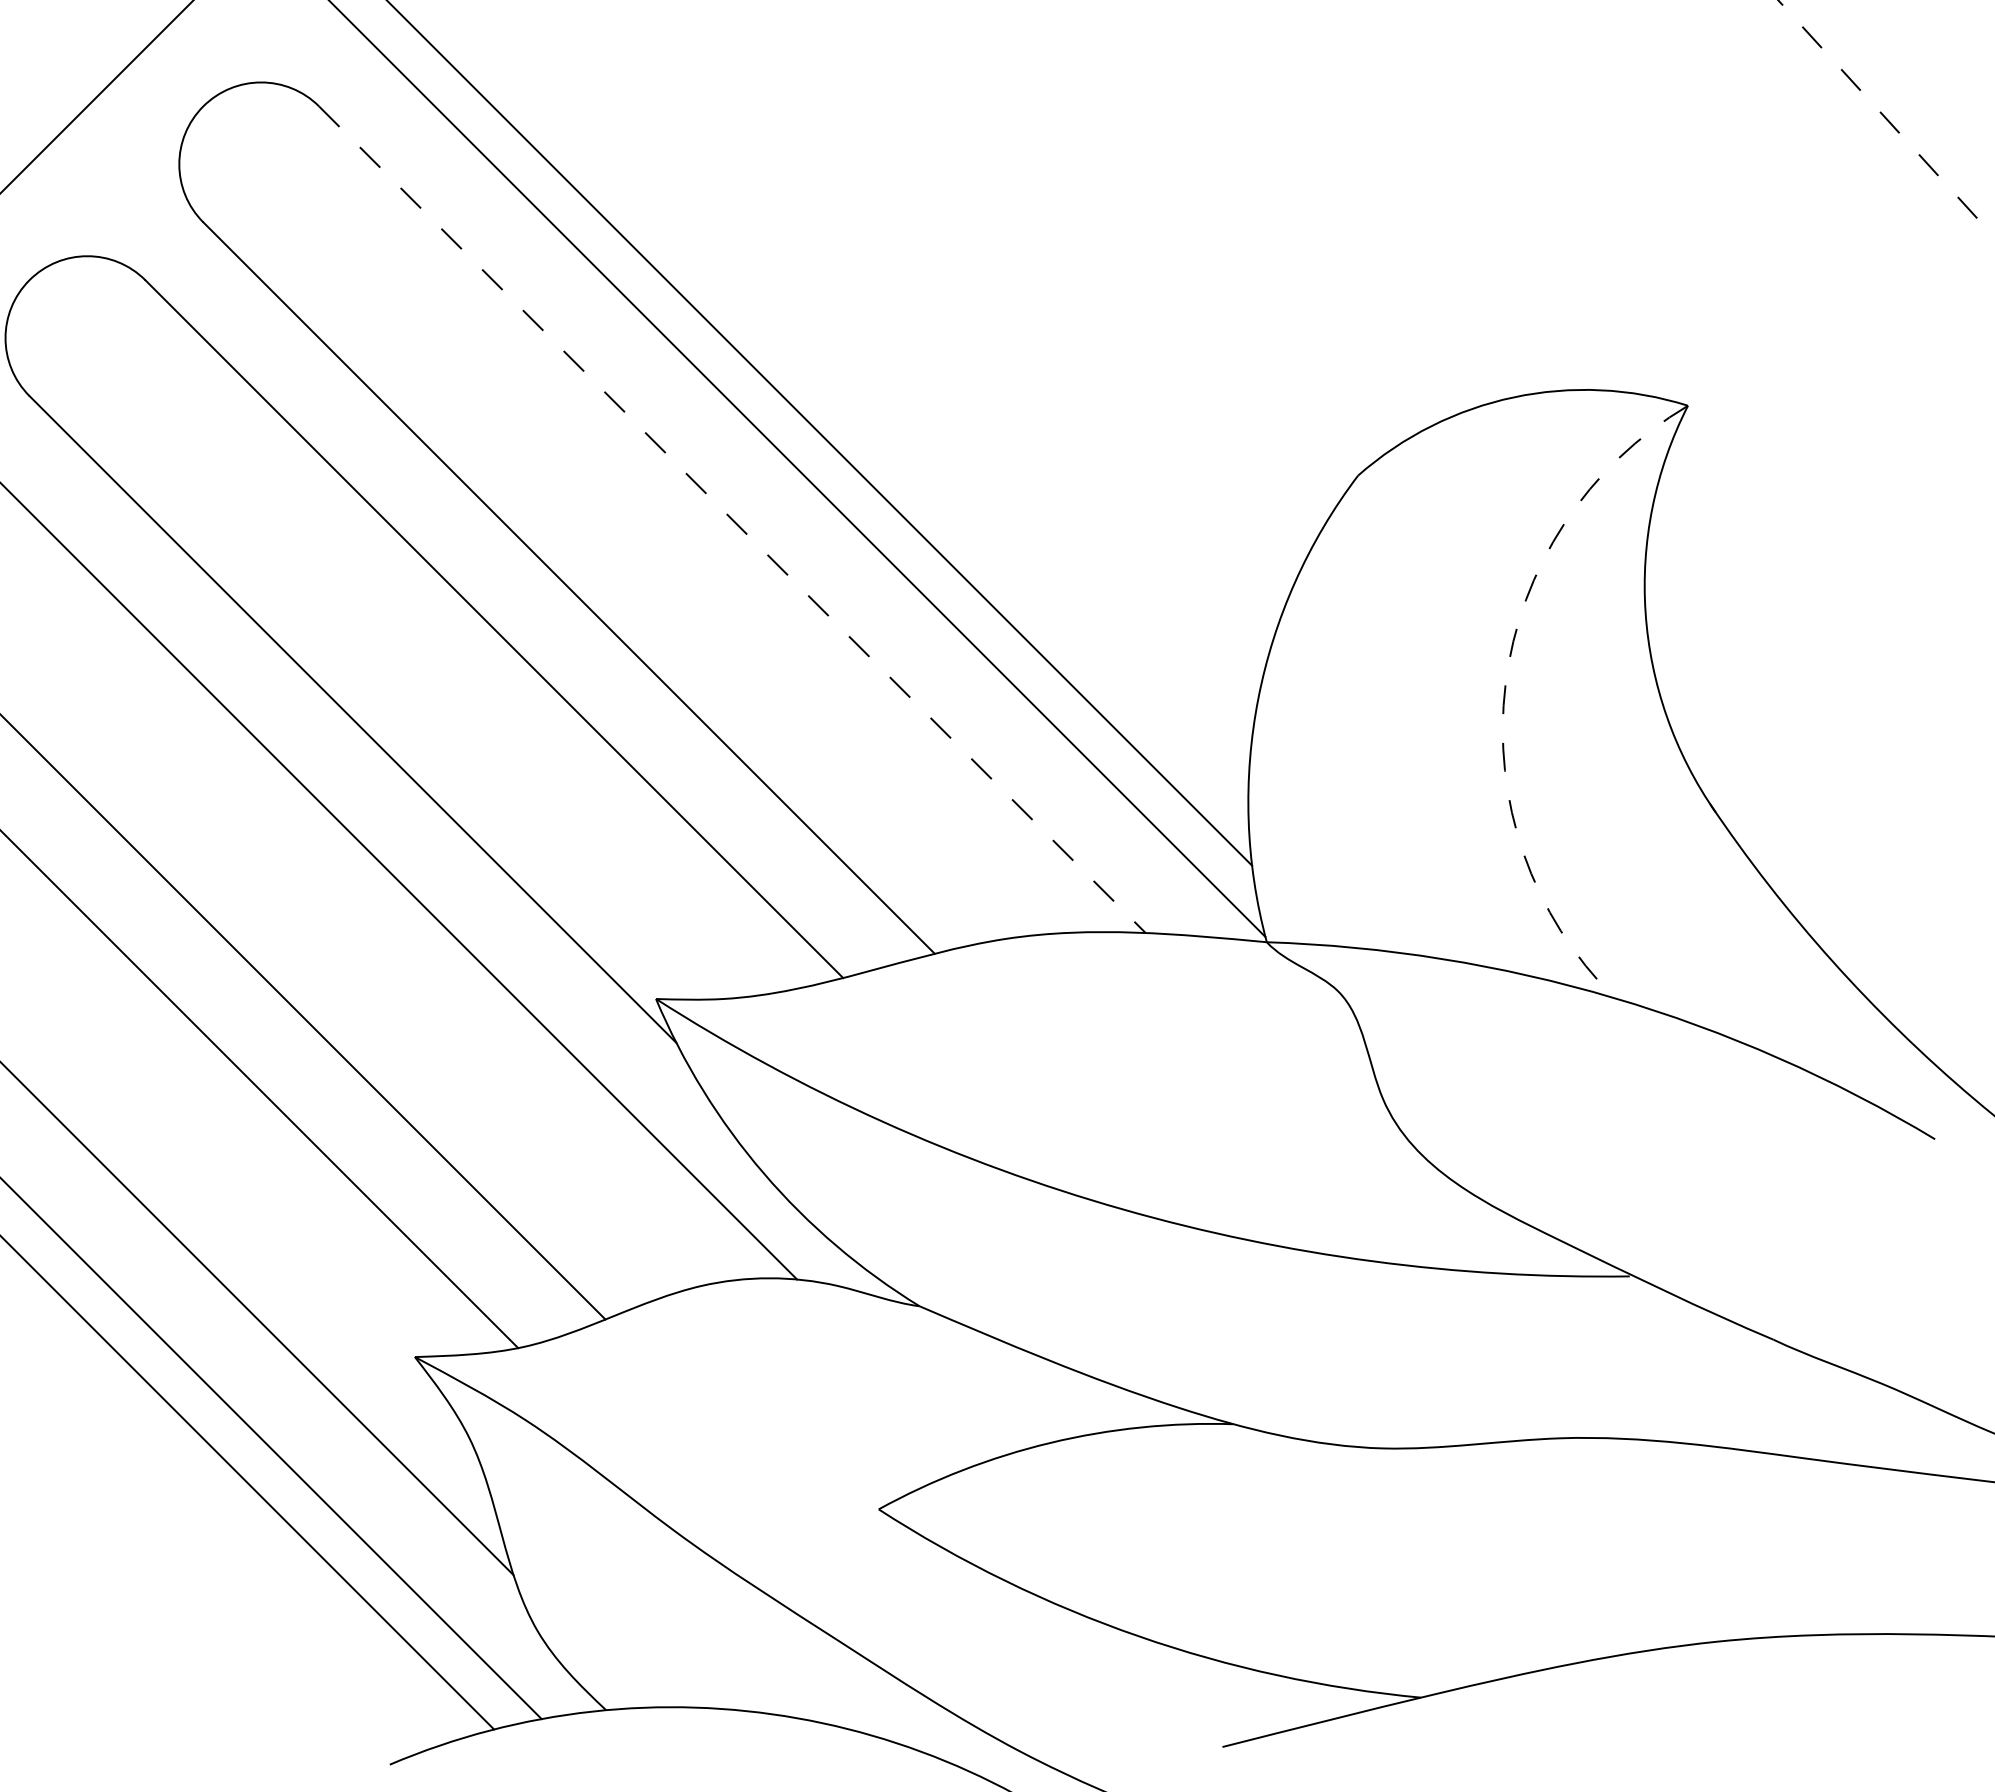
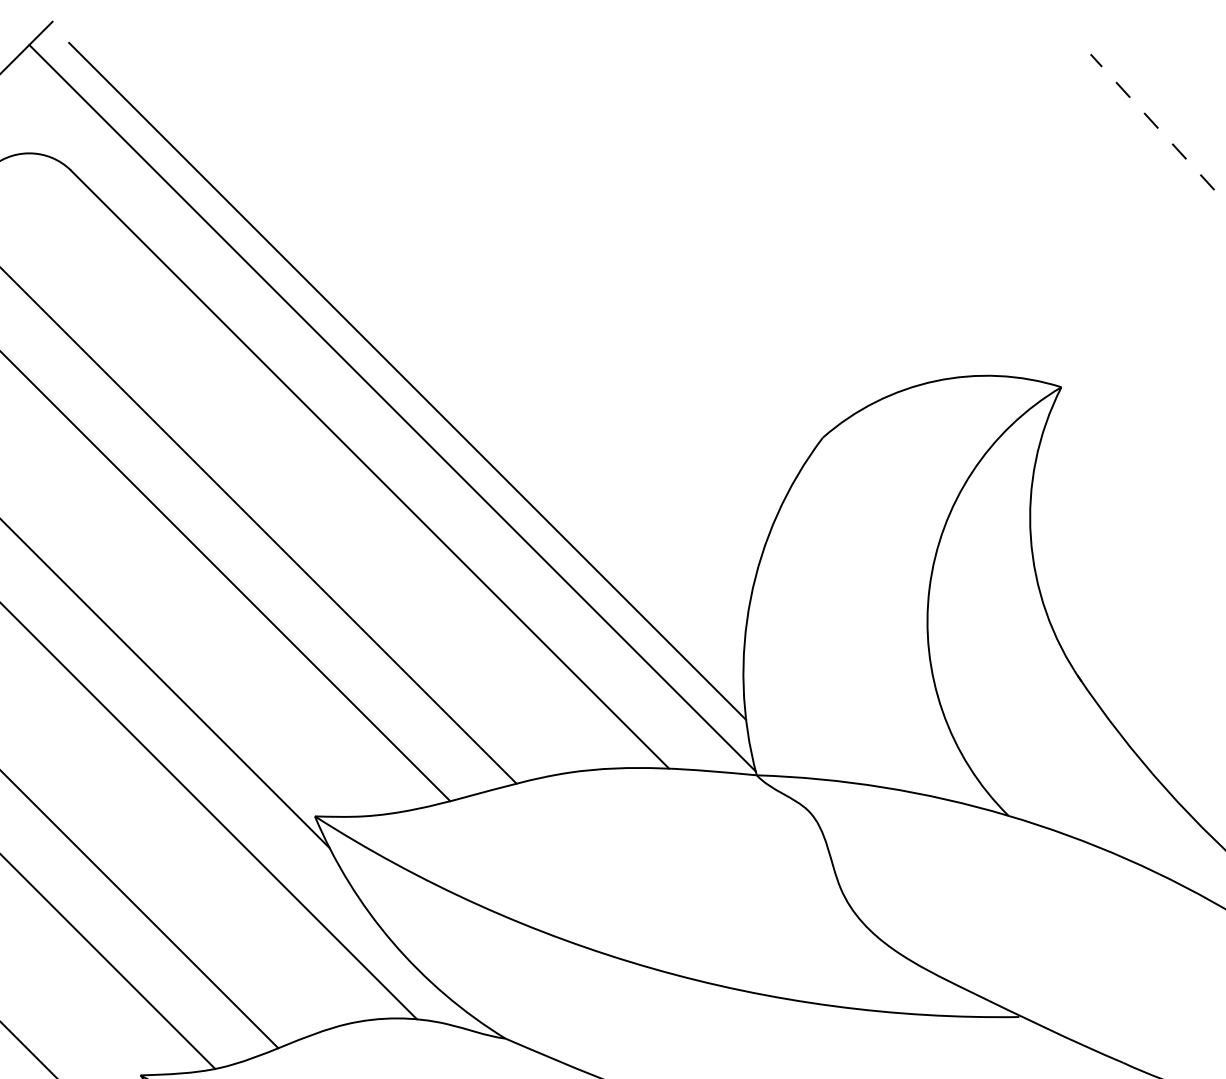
line: (732, 520) -> (370, 470), dashed -> solid
arc: (1505, 684) -> (929, 588), dashed -> solid

